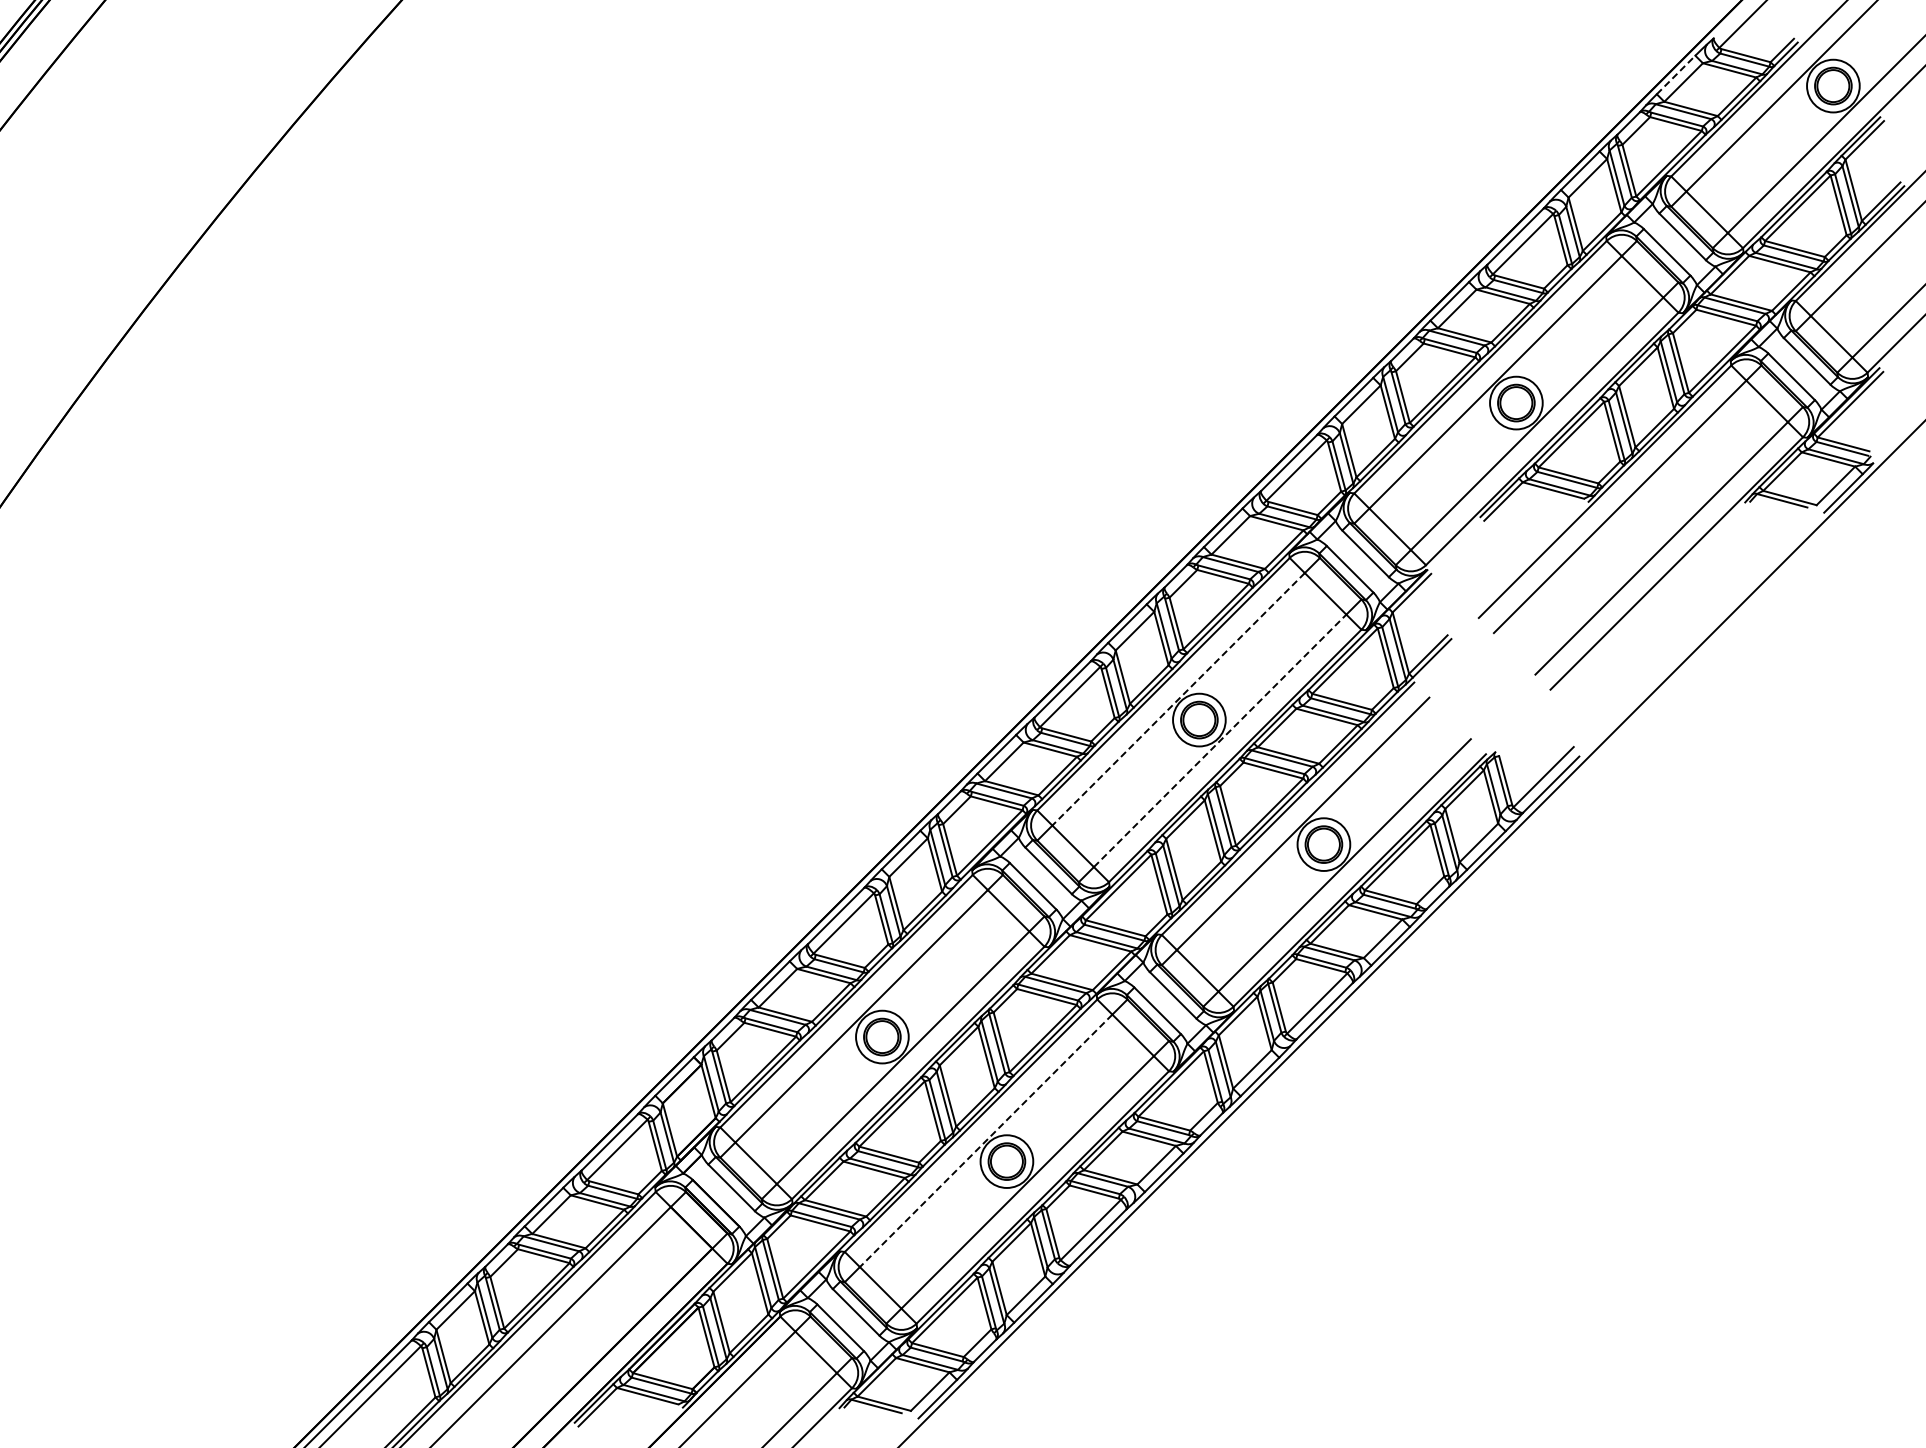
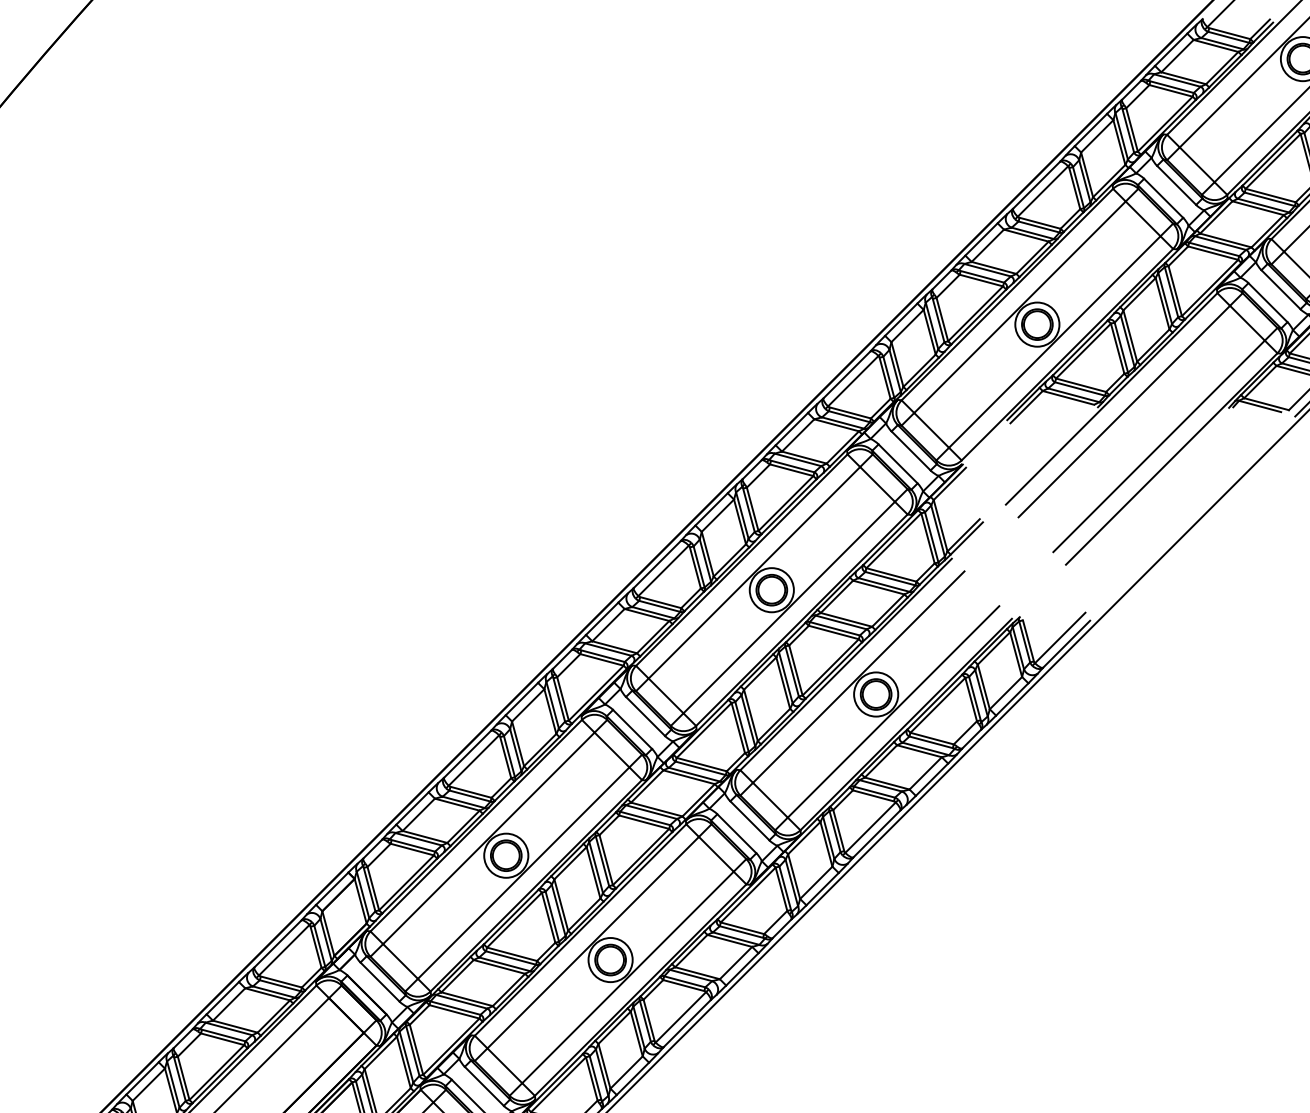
line: (1676, 74) -> (1171, 49), dashed -> solid
line: (1178, 699) -> (754, 572), dashed -> solid
line: (1220, 740) -> (789, 607), dashed -> solid
line: (986, 1140) -> (593, 942), dashed -> solid

